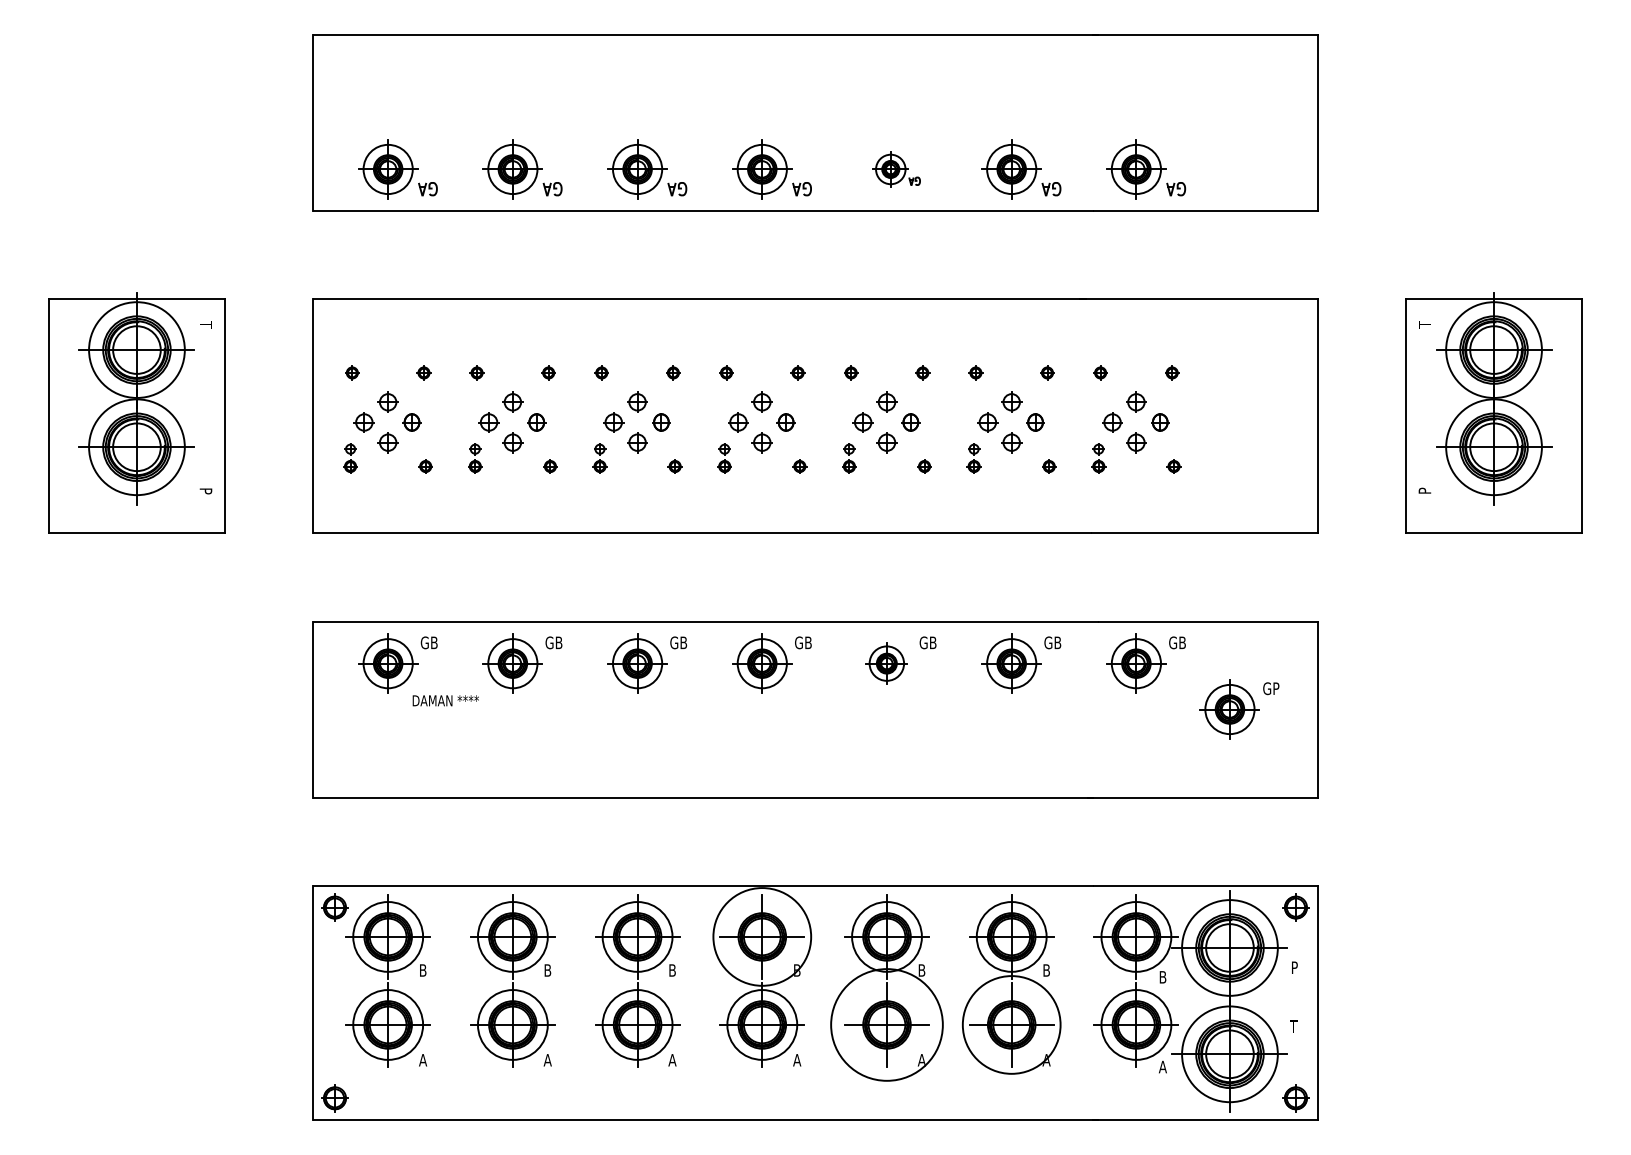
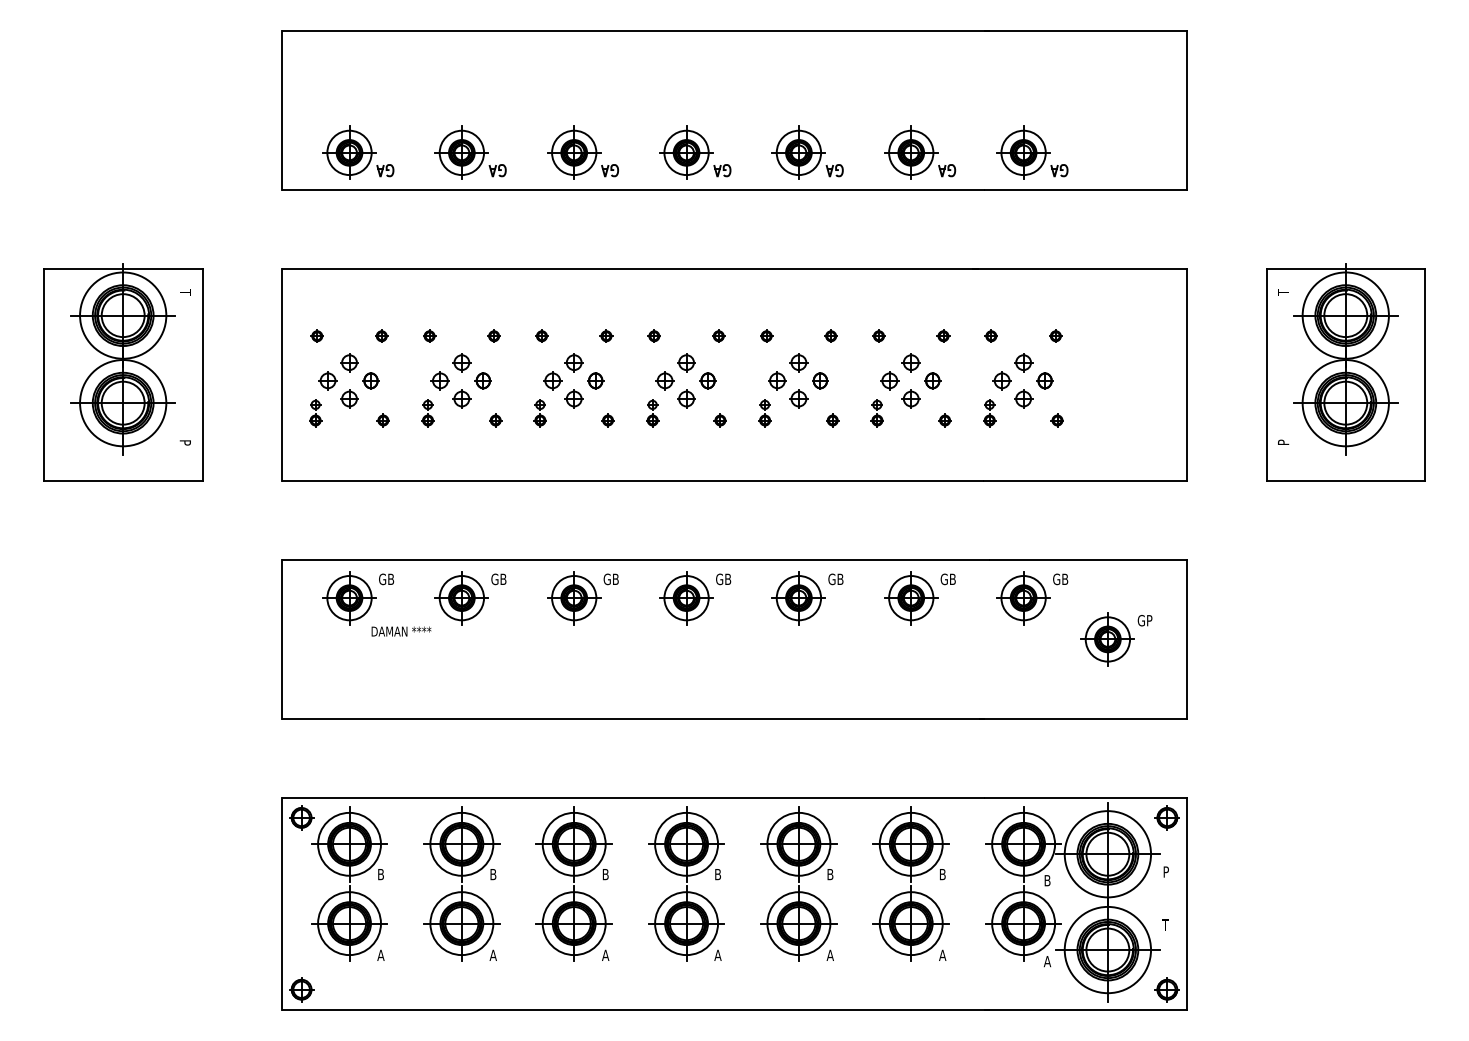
part: (896, 169) -> (807, 152), size x1.67
part: (886, 663) -> (798, 597), size x1.43
circle: (762, 936) -> (686, 843), size x0.71
circle: (886, 1024) -> (798, 923), size x0.62
circle: (1011, 1024) -> (911, 923), size x0.71

